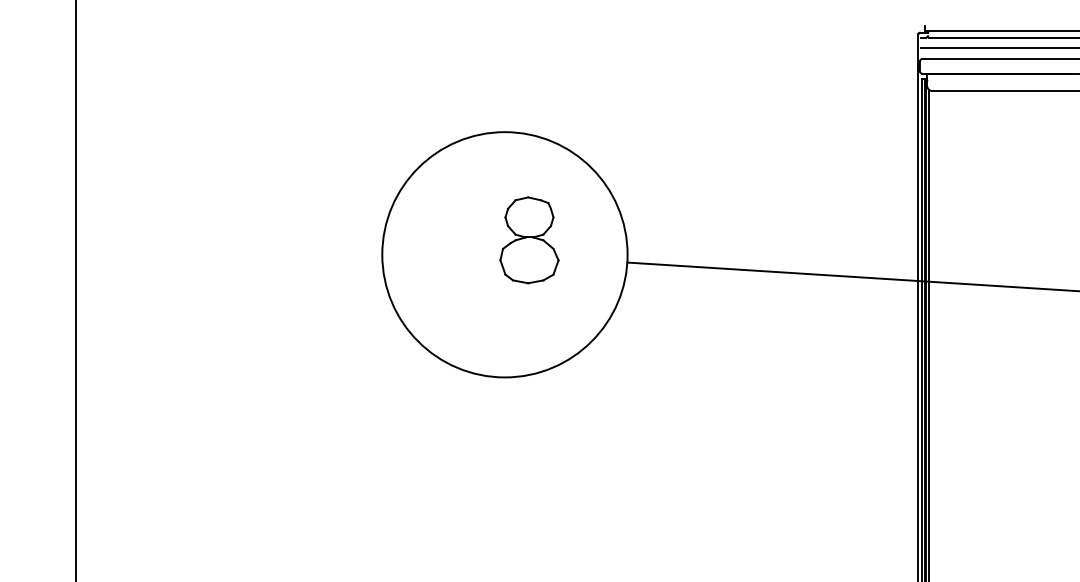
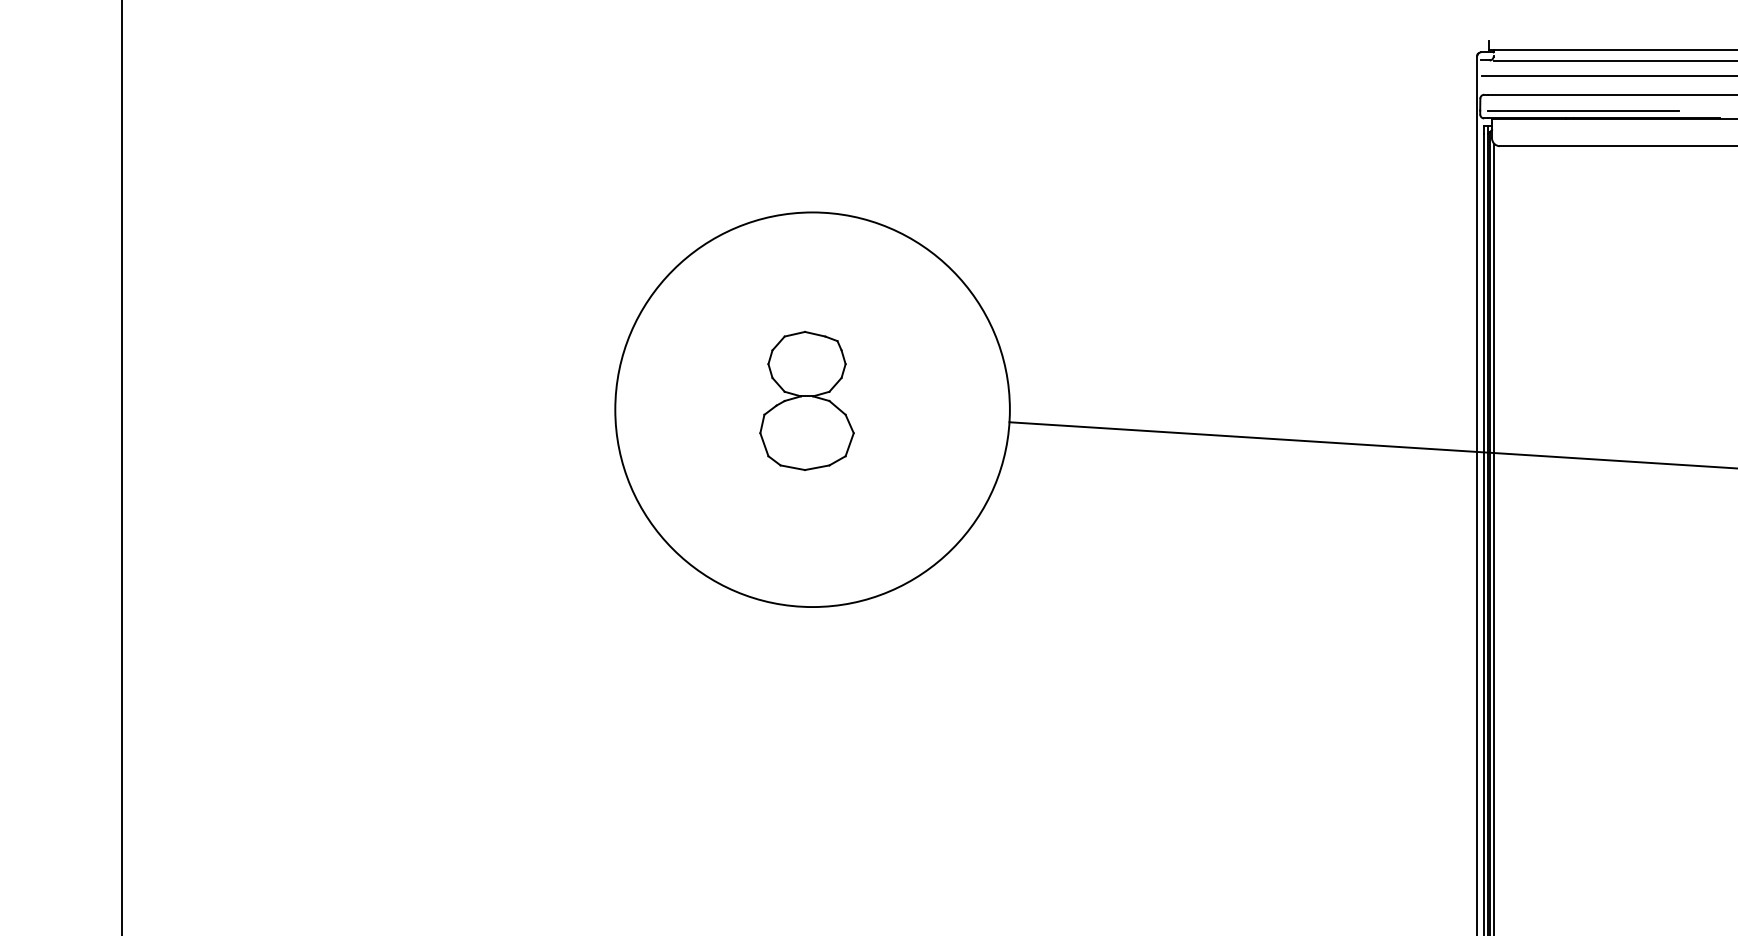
line: (983, 68) -> (1582, 110), added
part: (529, 240) -> (807, 401), moved

